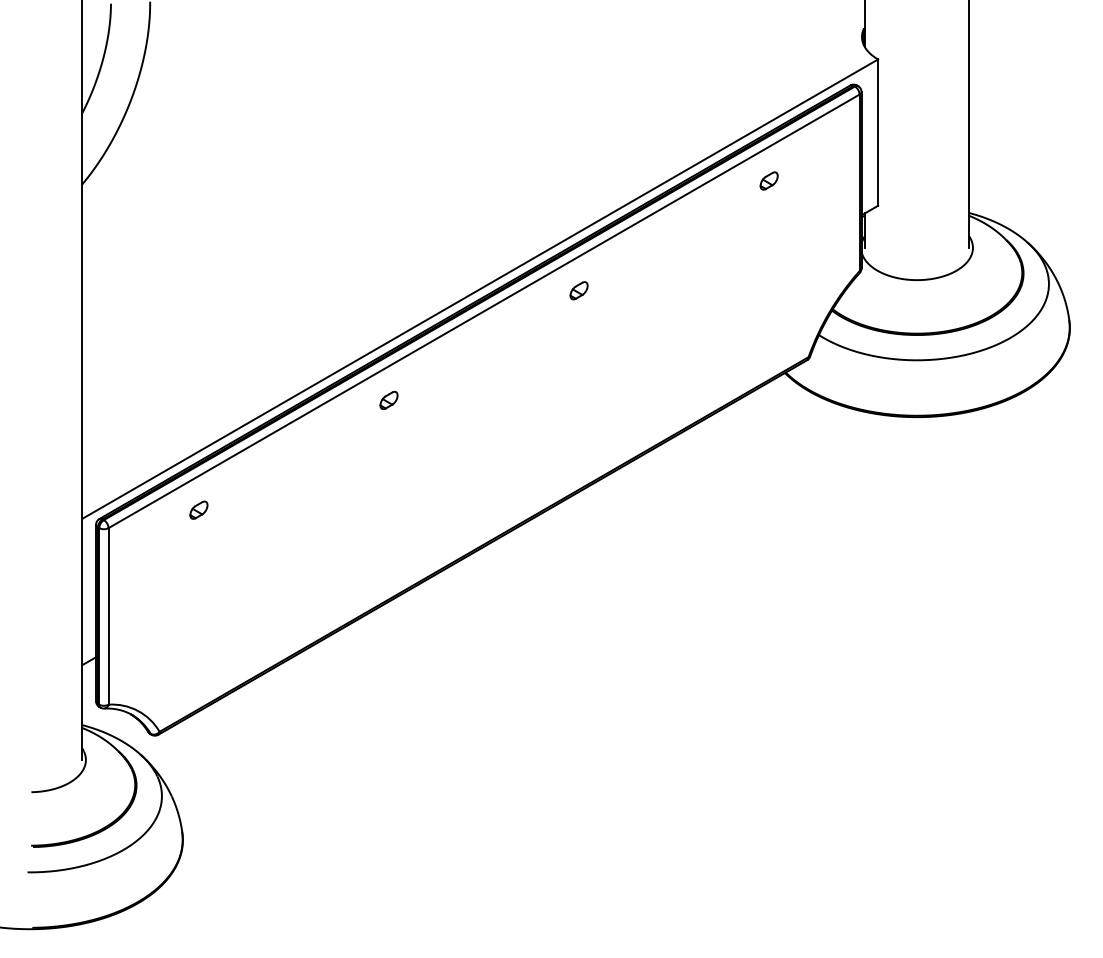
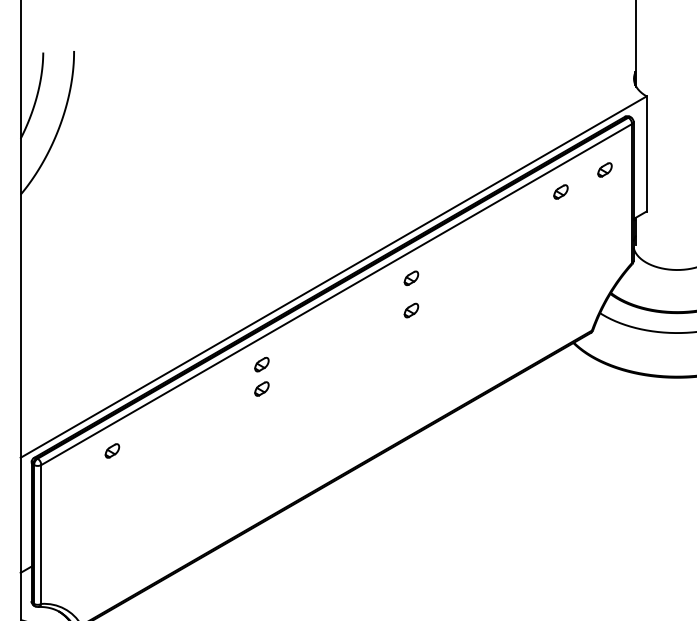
part: (824, 152) -> (604, 169), added
part: (578, 331) -> (411, 310), added
part: (388, 431) -> (261, 389), added

